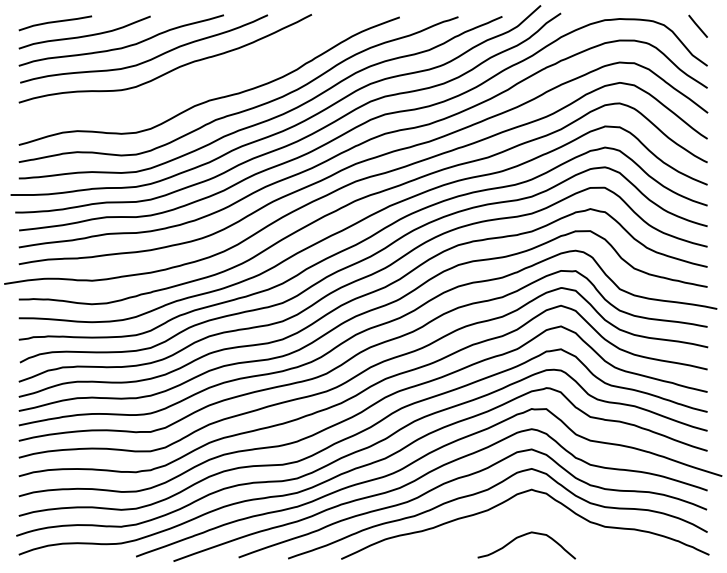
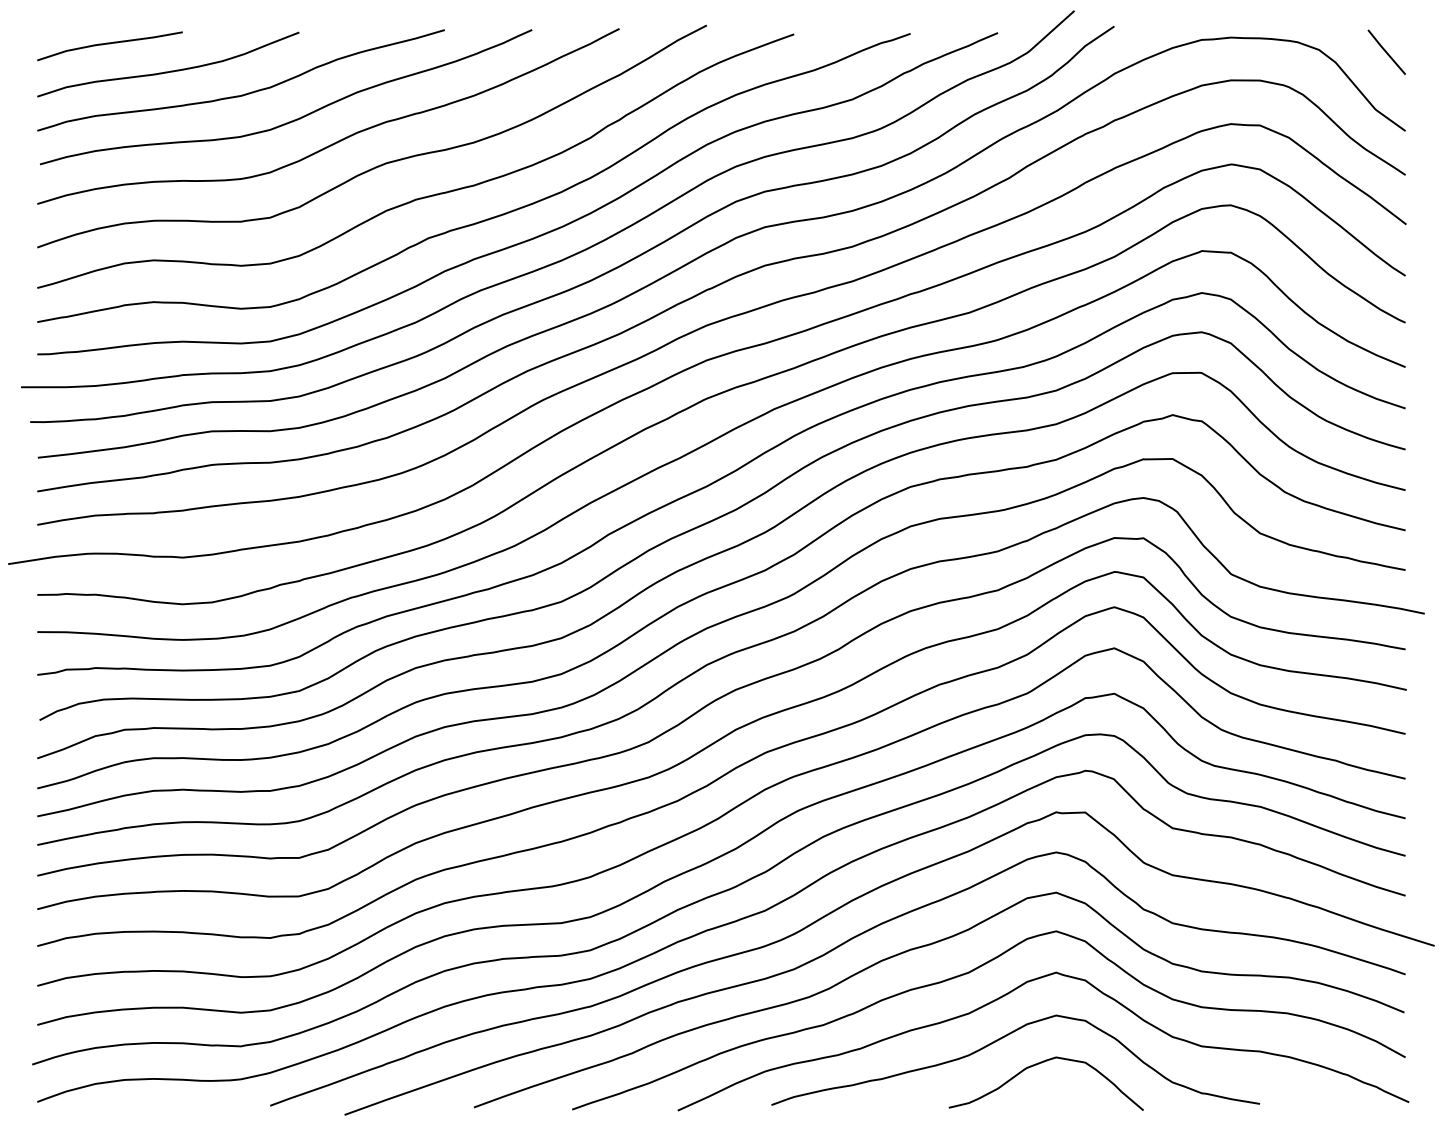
curve: (193, 81) -> (384, 161), added
curve: (503, 524) -> (1000, 1041), added

